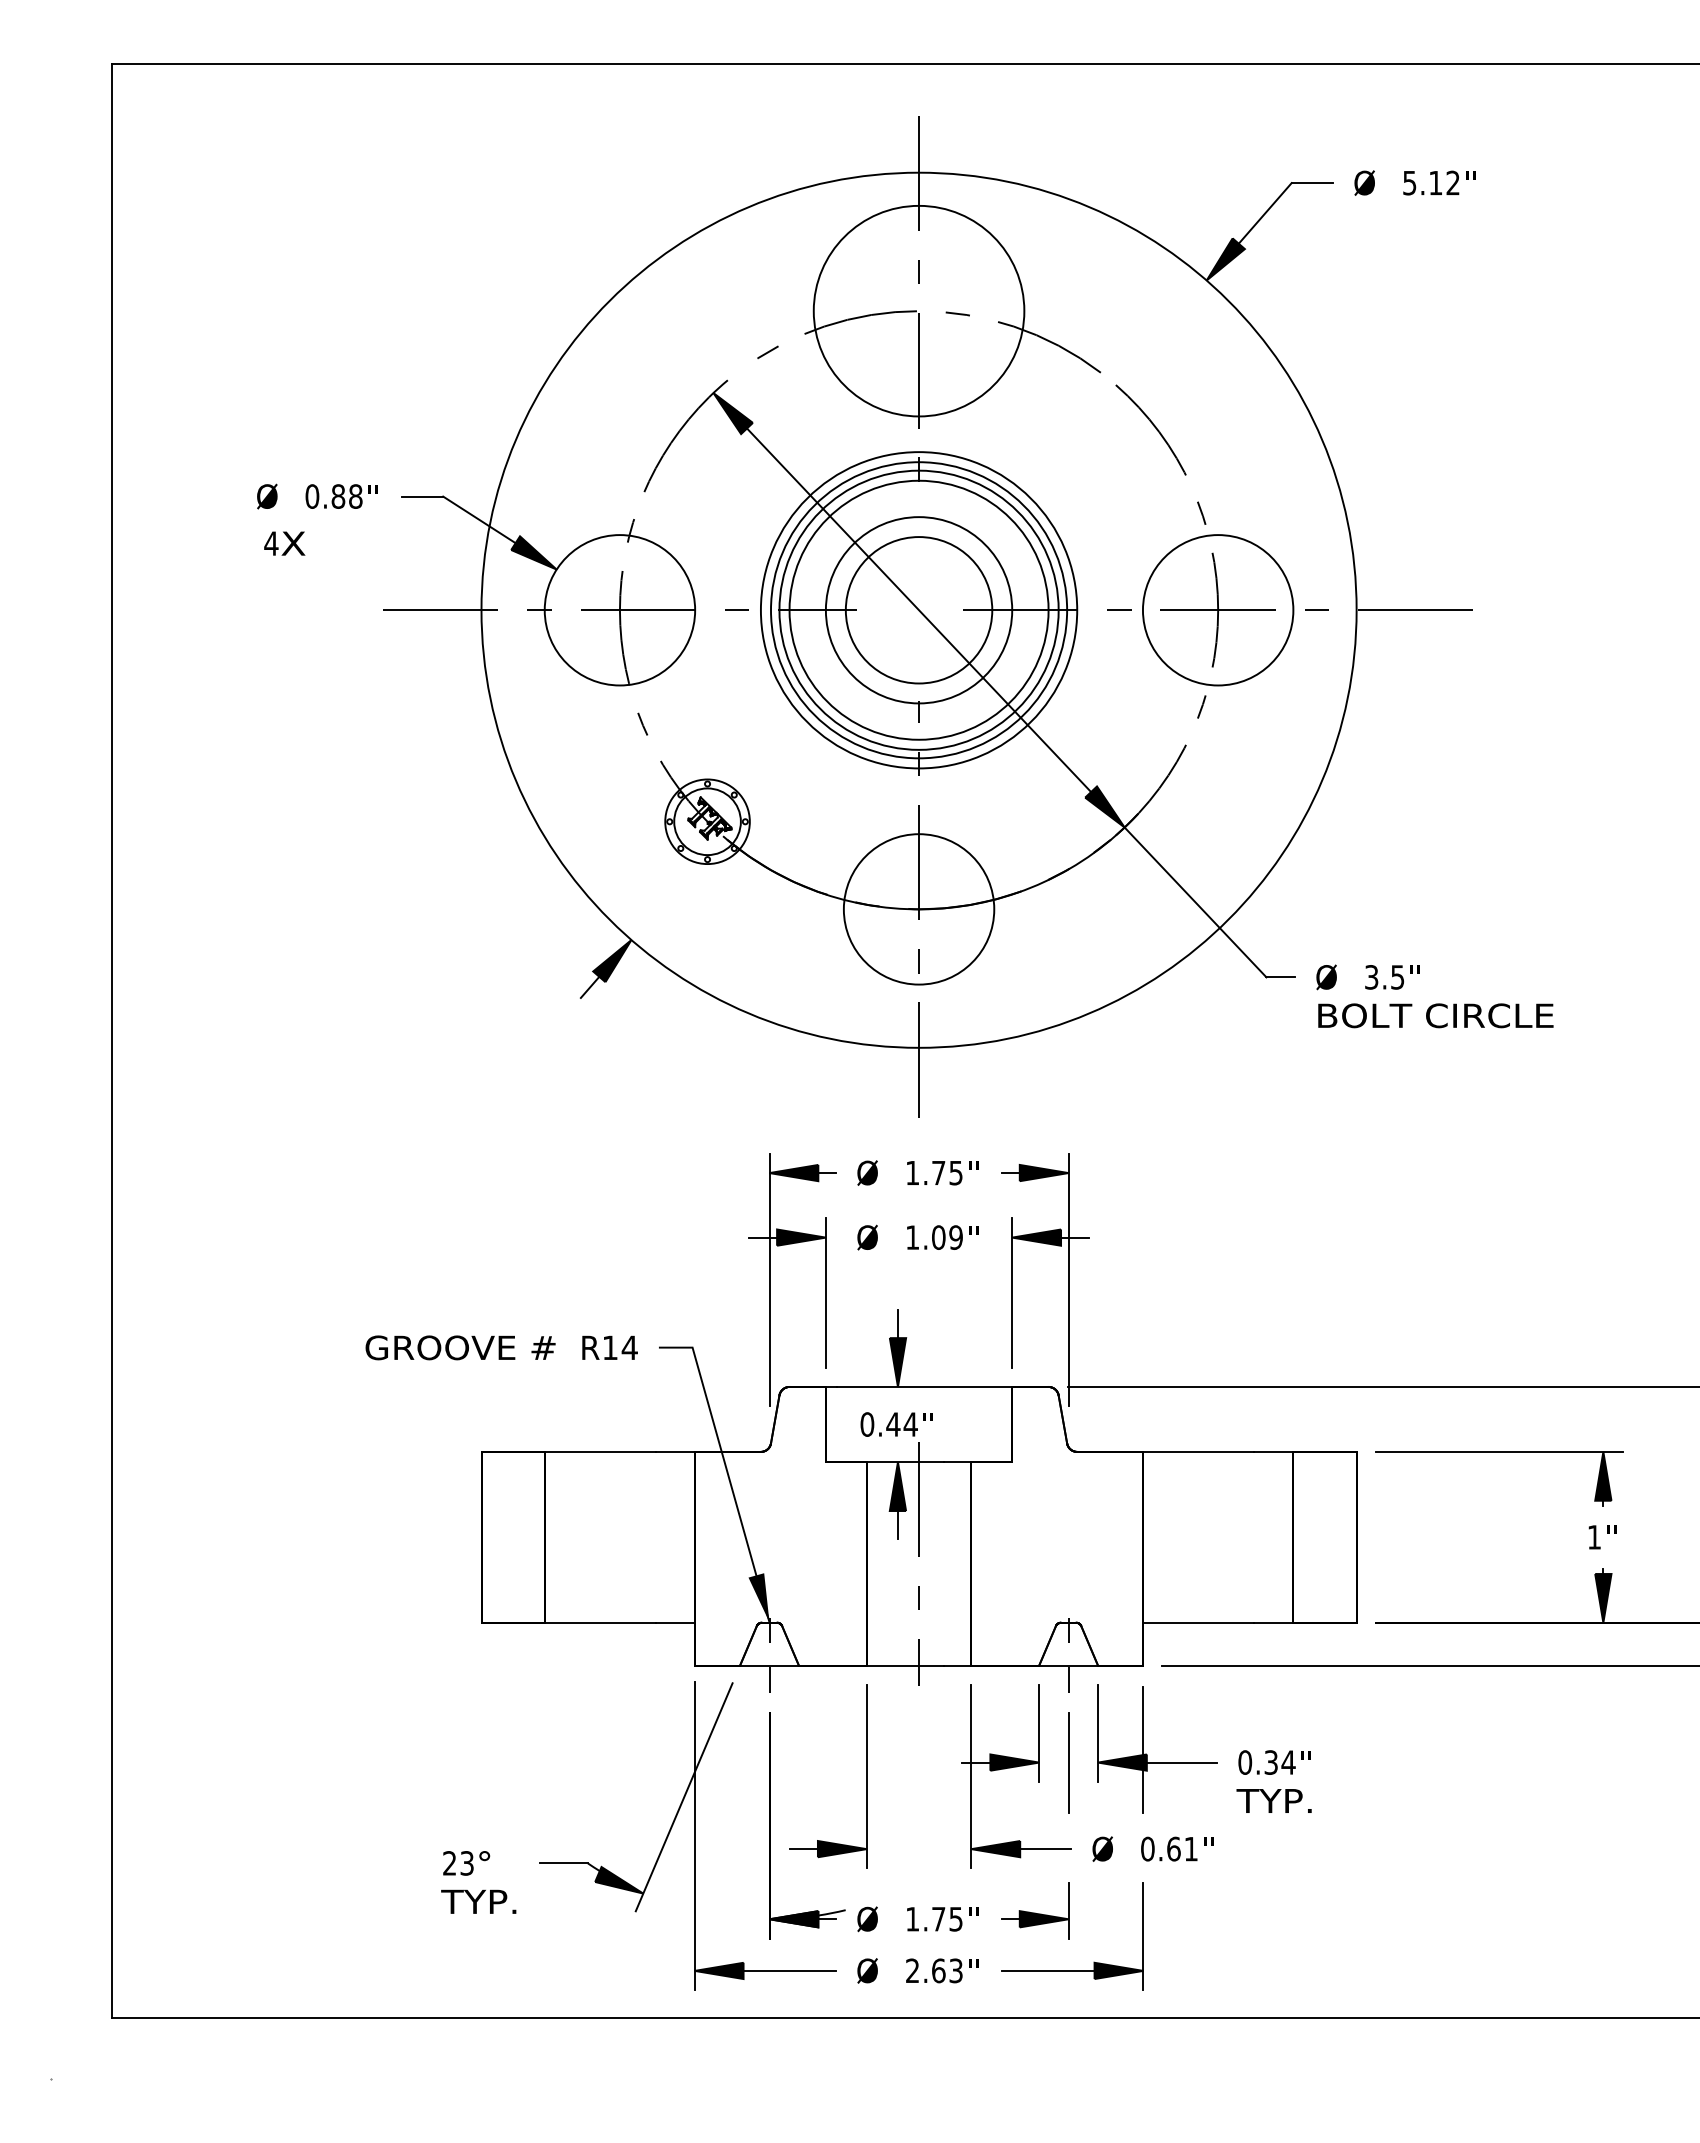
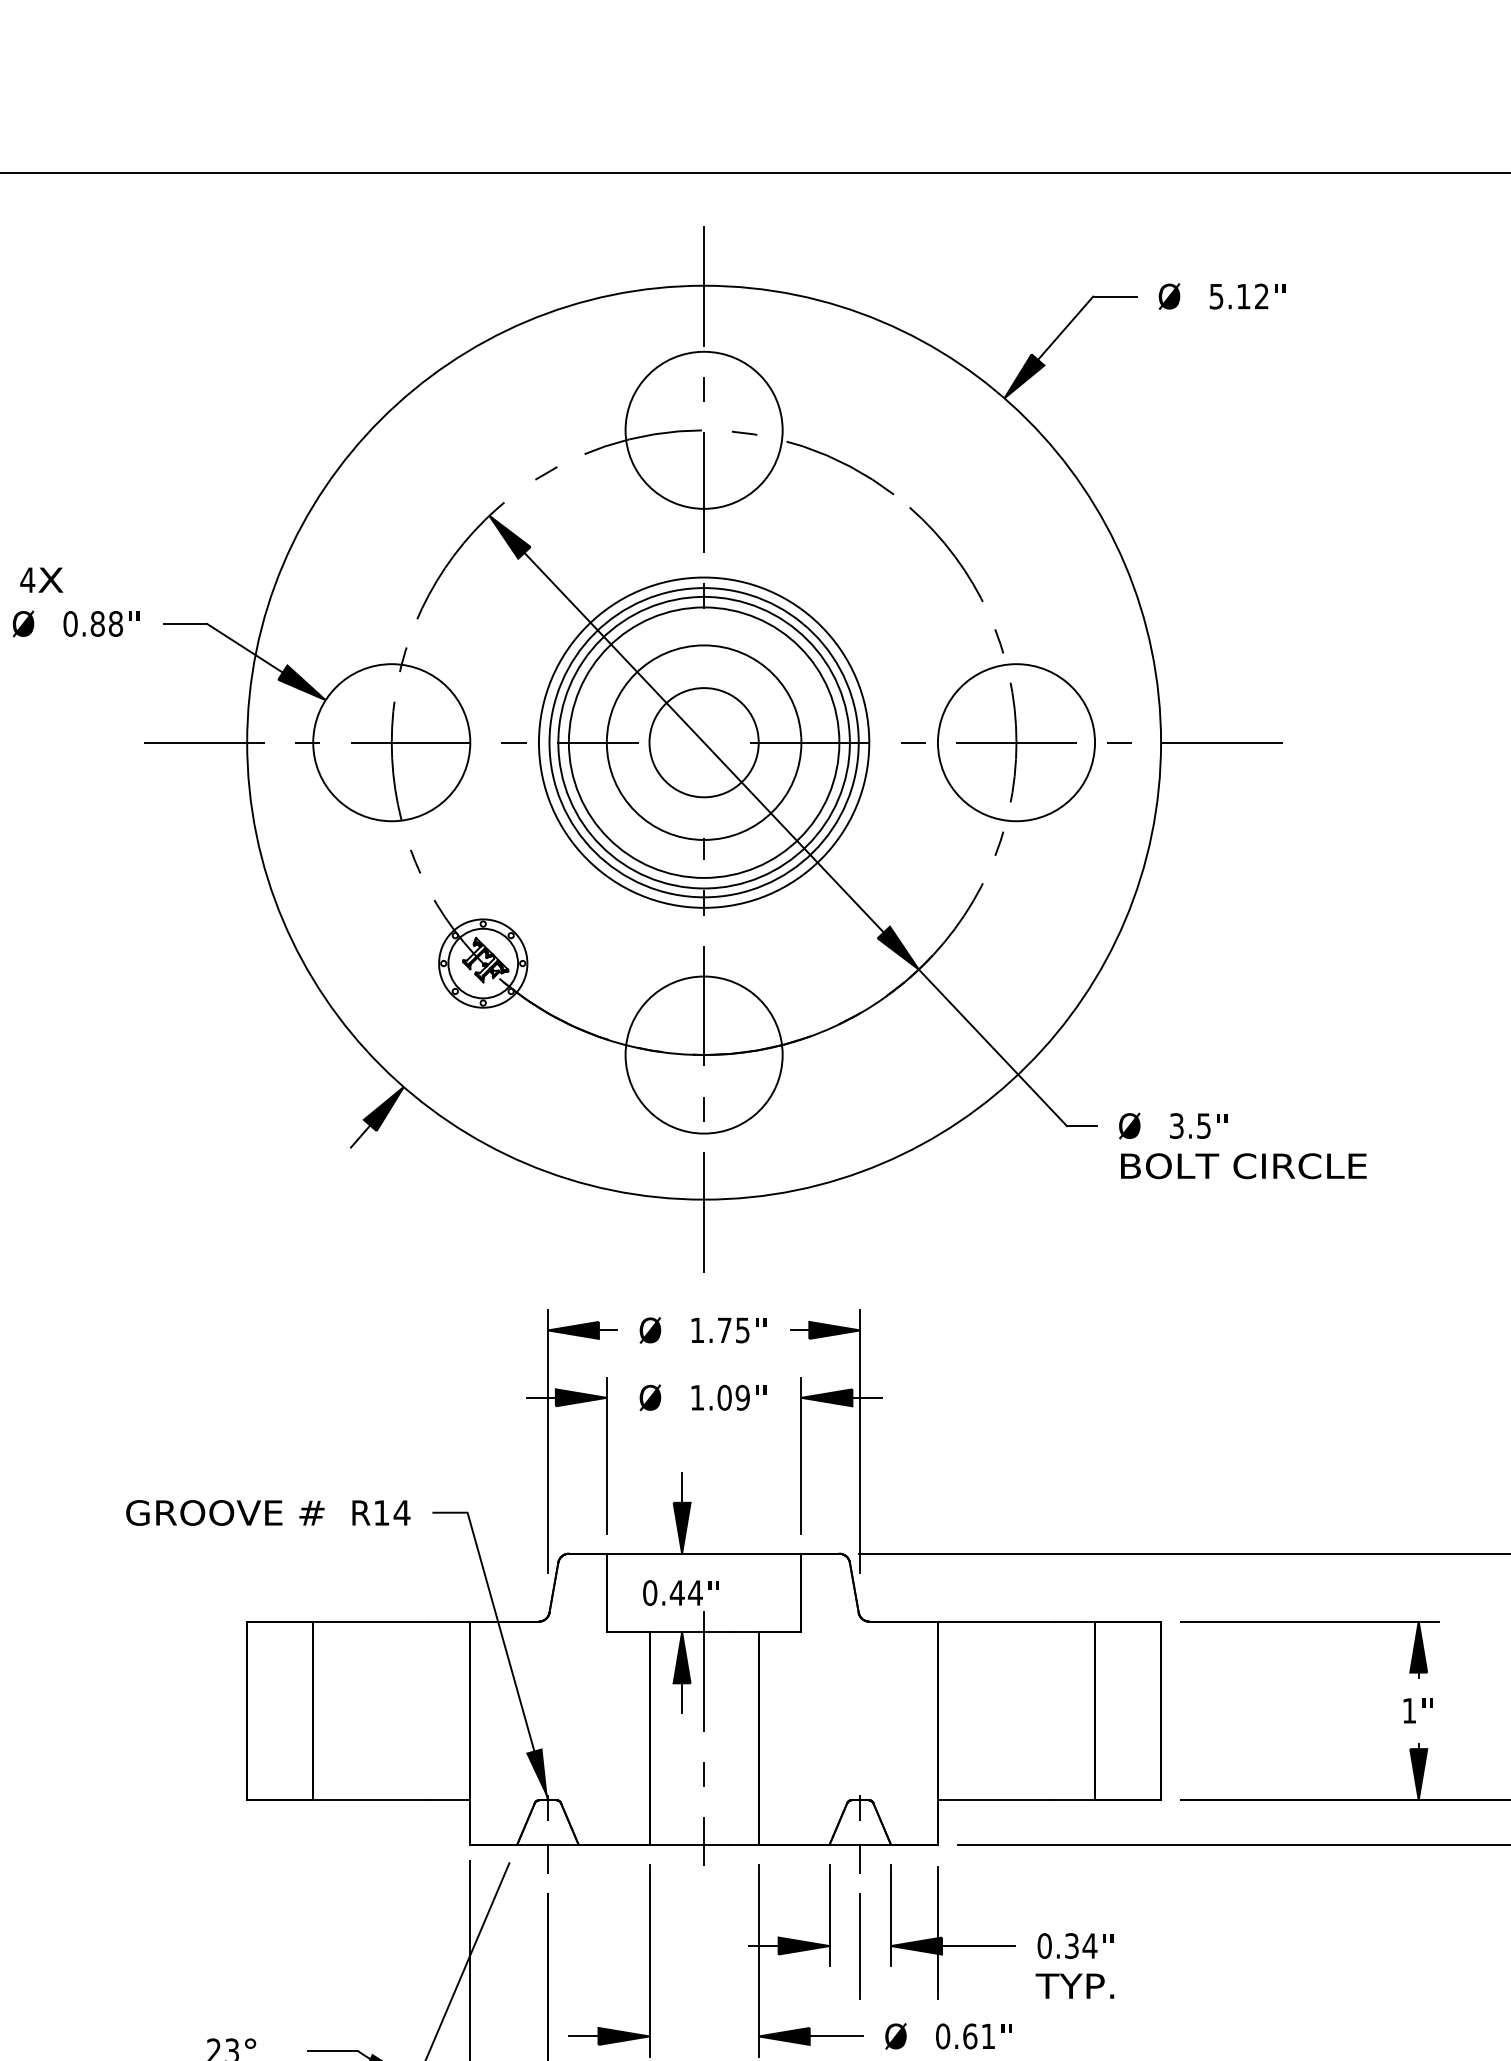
circle: (918, 310) -> (703, 429), size x0.71
text: (284, 543) -> (41, 580), moved
circle: (918, 609) -> (703, 741), size x0.71

